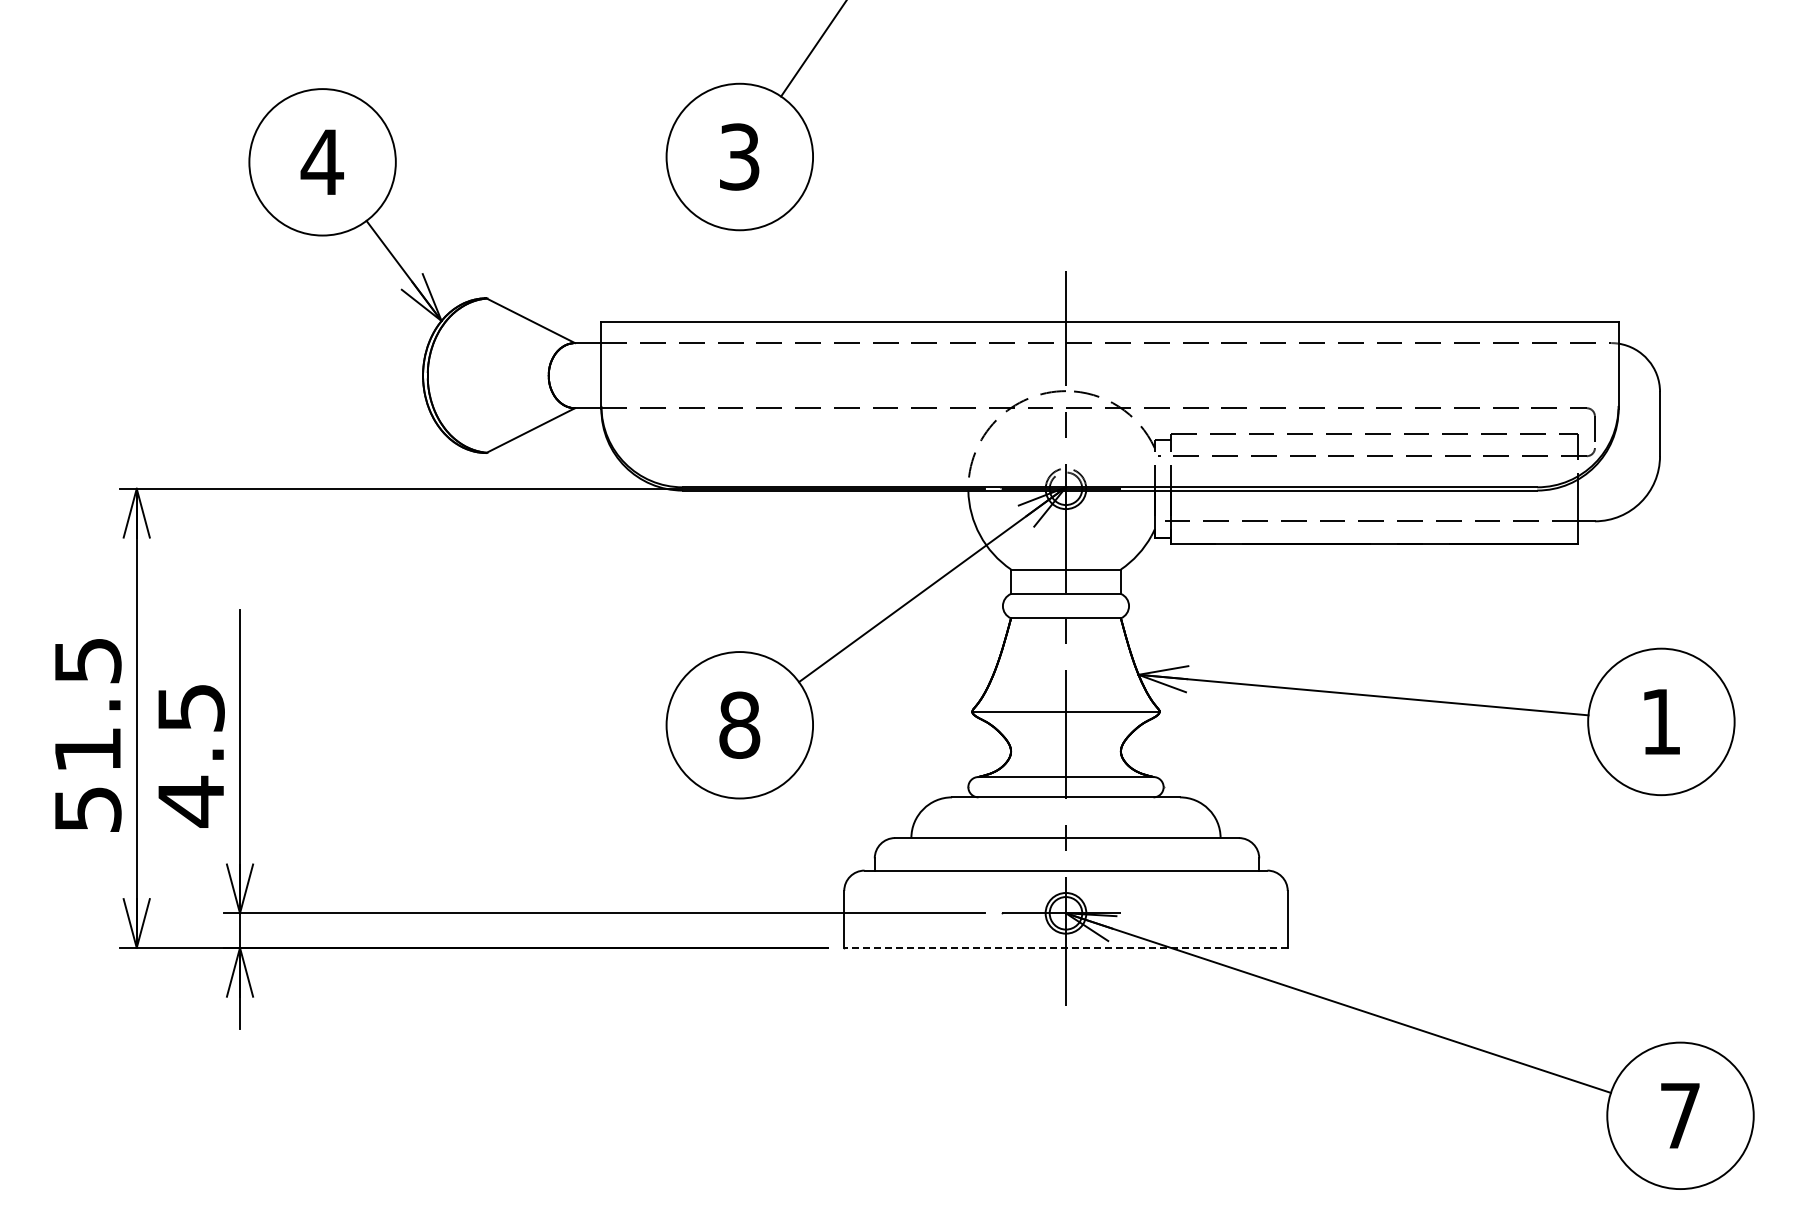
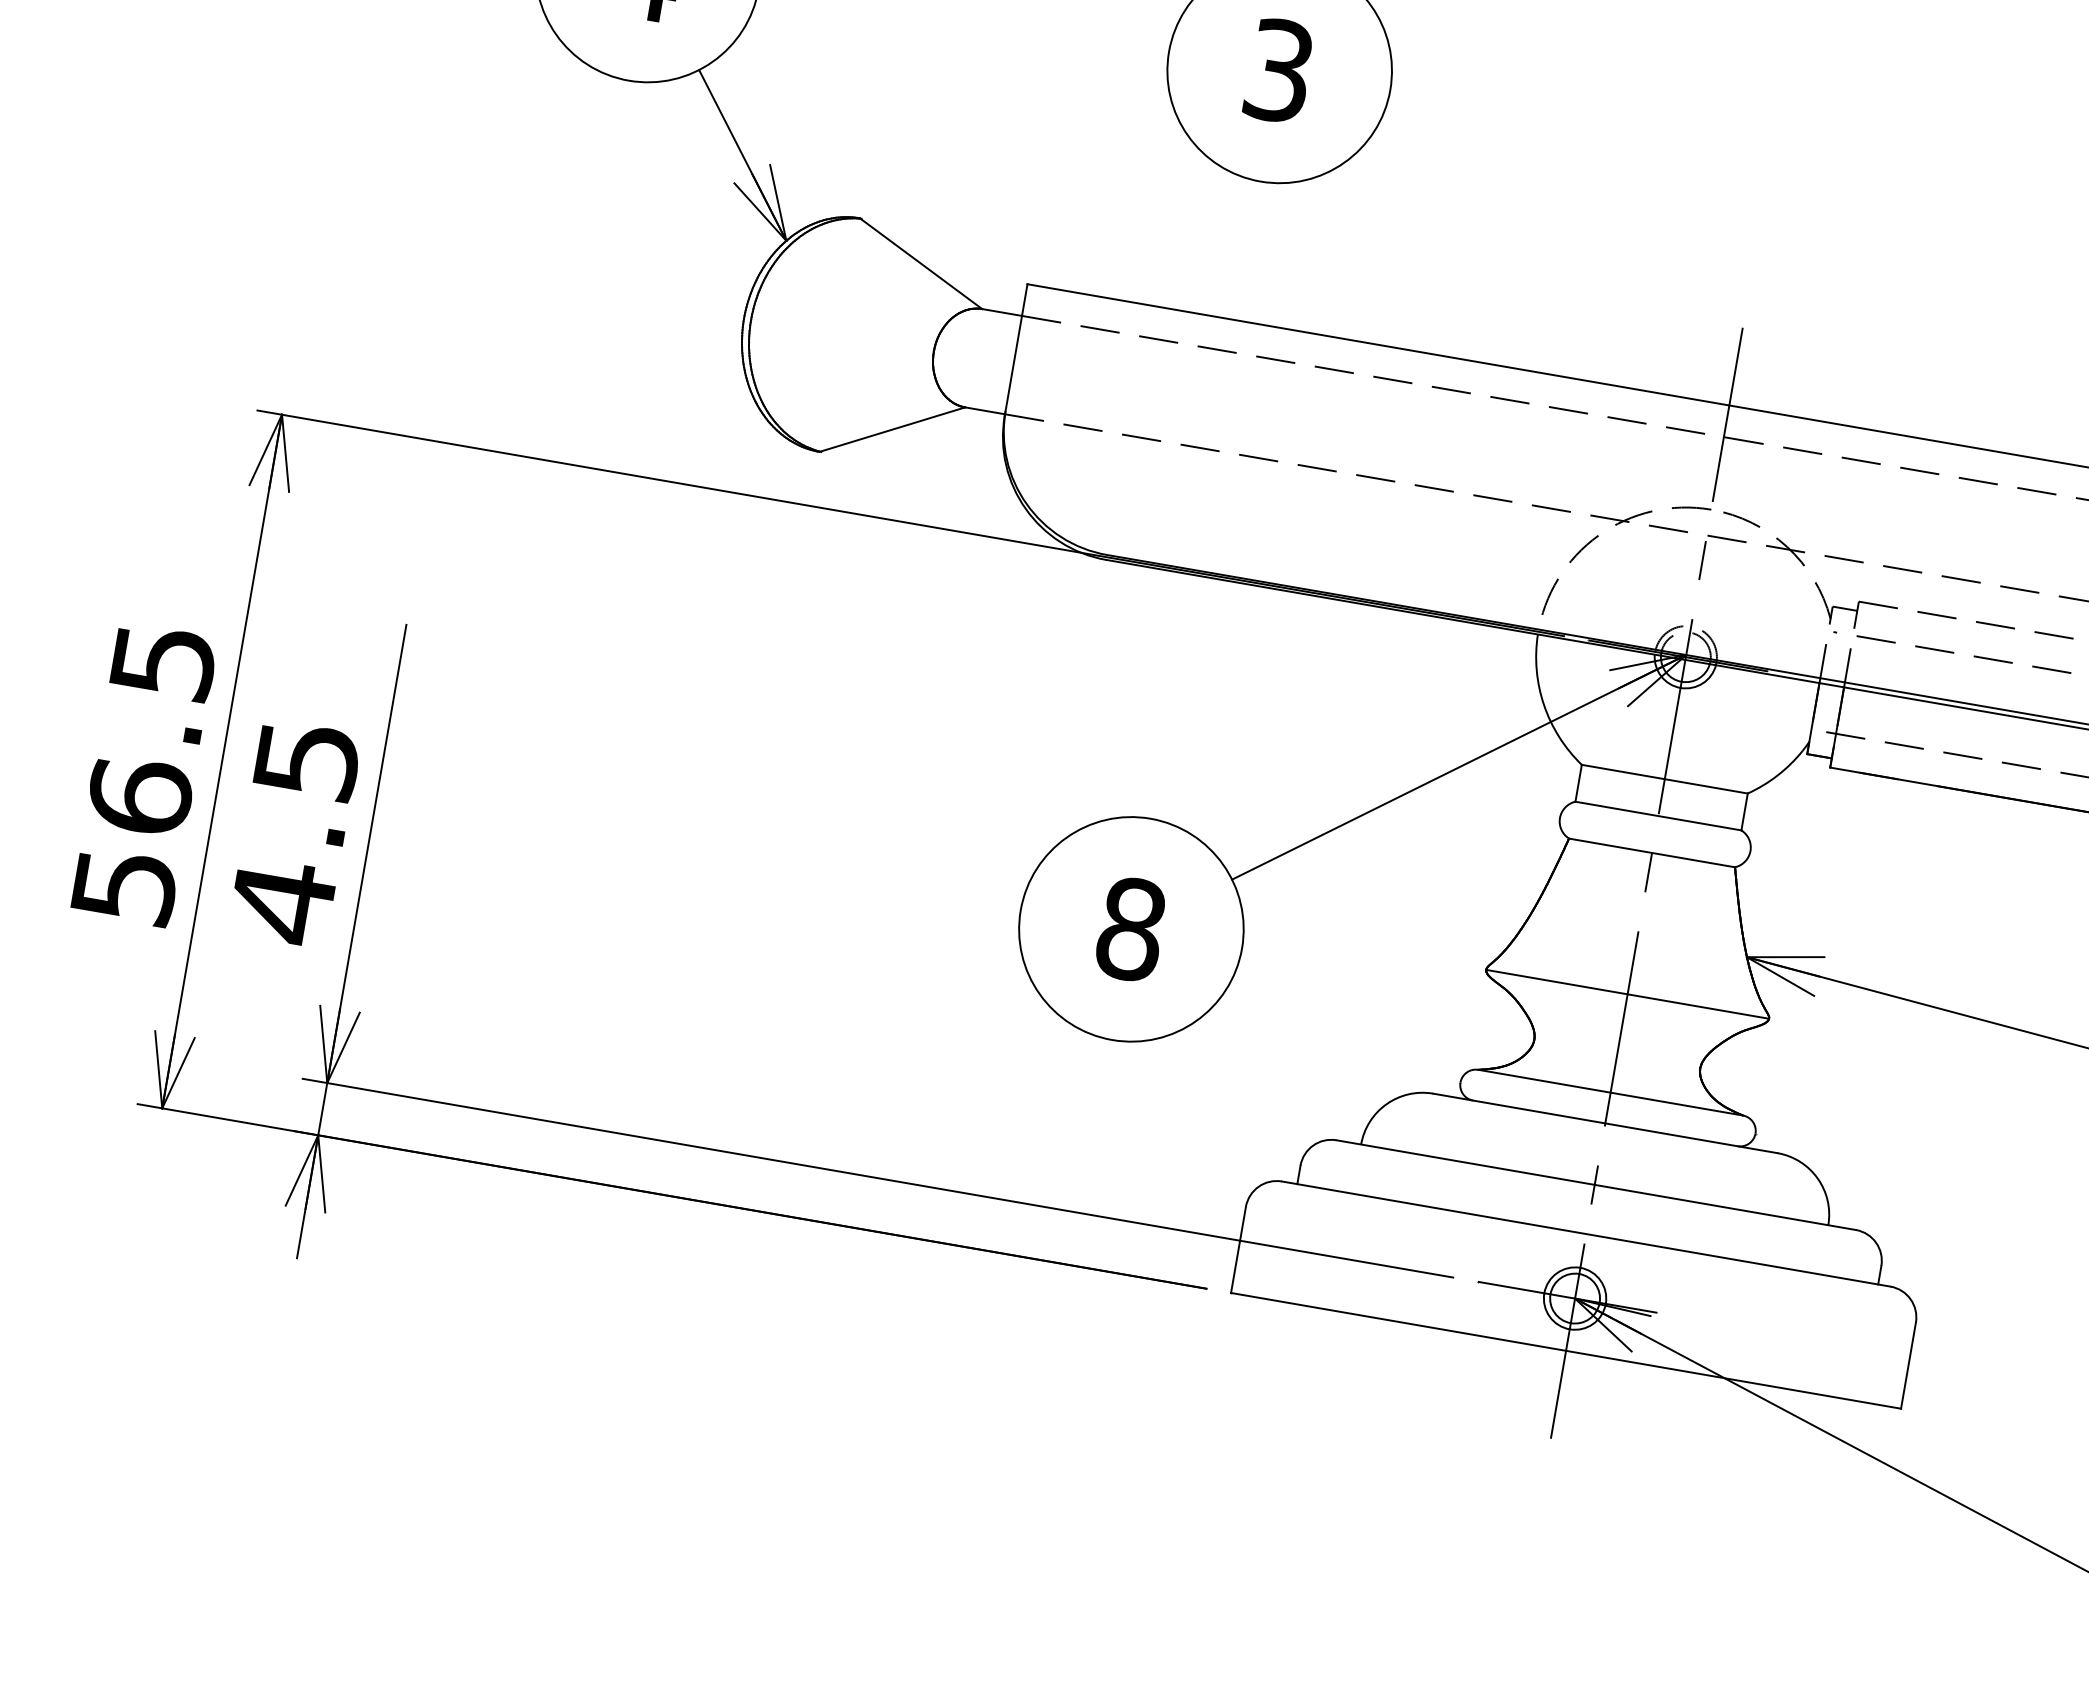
text: (87, 749) -> (139, 795), 51.5 -> 56.5
line: (1066, 947) -> (1566, 1350), dashed -> solid

